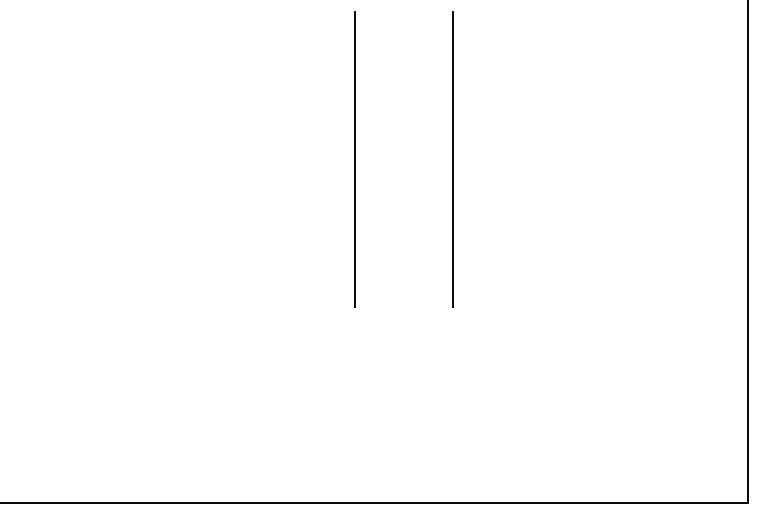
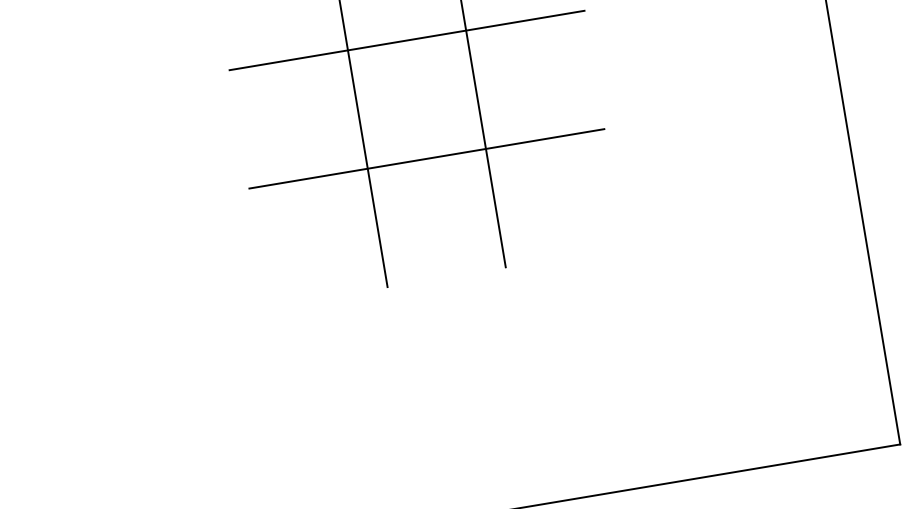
line: (403, 110) -> (406, 41), added
line: (403, 208) -> (426, 159), added

